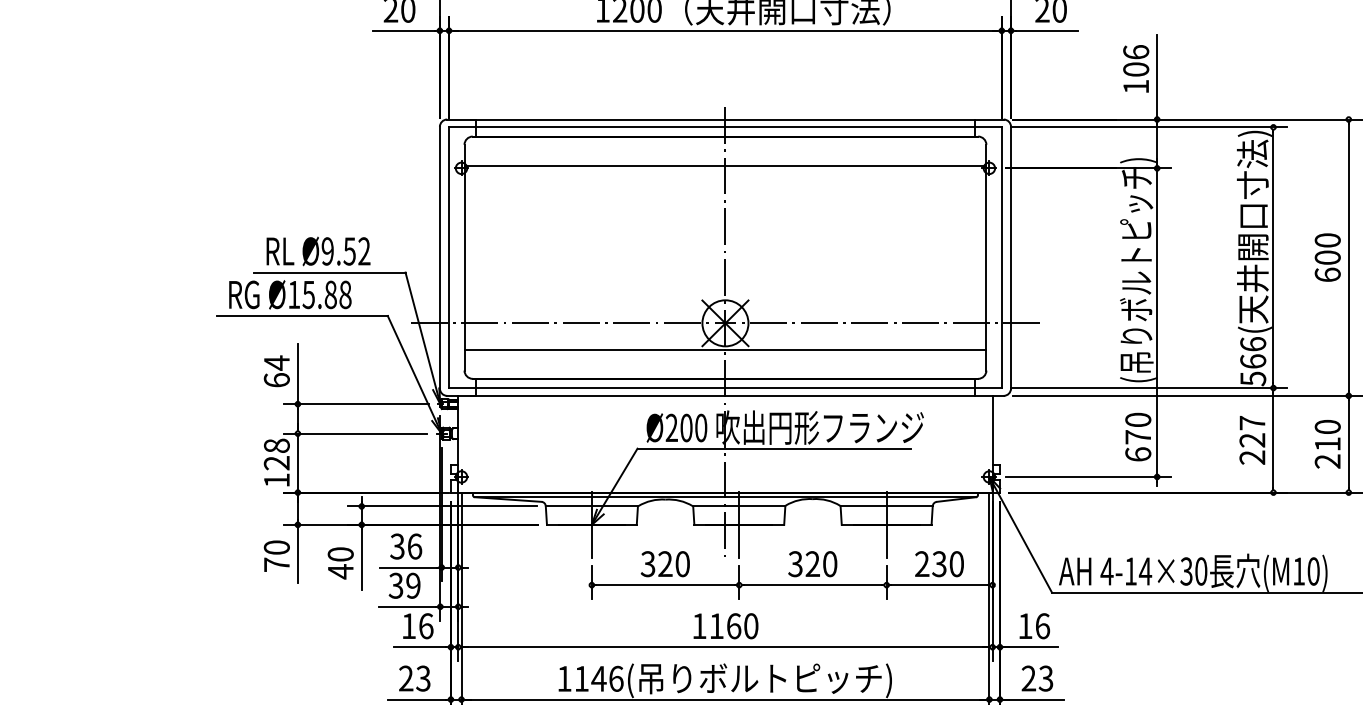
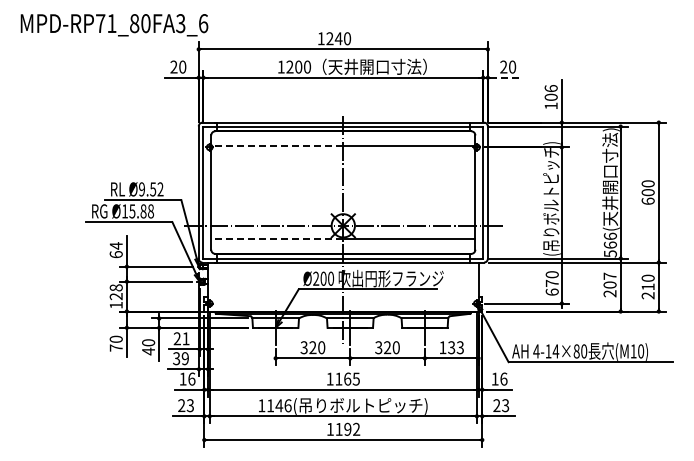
line: (1045, 30) -> (505, 77), solid -> dashed
line: (593, 164) -> (276, 145), solid -> dashed
line: (593, 350) -> (276, 239), solid -> dashed
text: (1251, 439) -> (609, 284), 227 -> 207
text: (405, 545) -> (181, 338), 36 -> 21
text: (939, 563) -> (451, 347), 230 -> 133
text: (1186, 571) -> (576, 351), 4-14×30 -> 4-14×80
text: (749, 624) -> (355, 378), 1160 -> 1165

